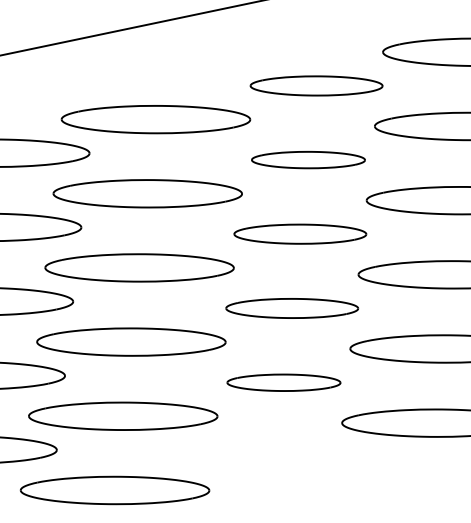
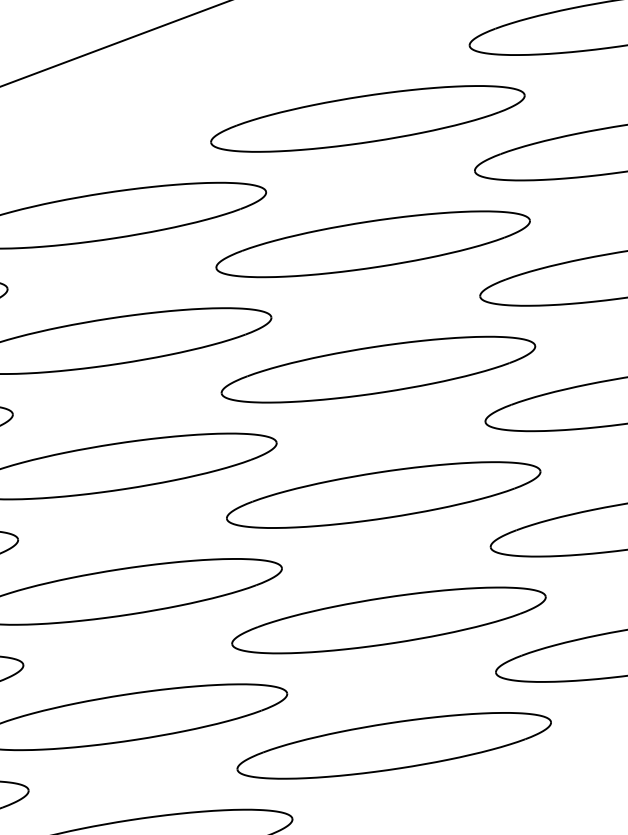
part: (316, 85) -> (367, 118), size x1.43
part: (308, 159) -> (373, 243), size x1.67
part: (300, 233) -> (378, 368), size x1.43
part: (292, 308) -> (384, 495), size x1.43
part: (283, 382) -> (388, 620), size x1.67
part: (275, 456) -> (393, 745), added

